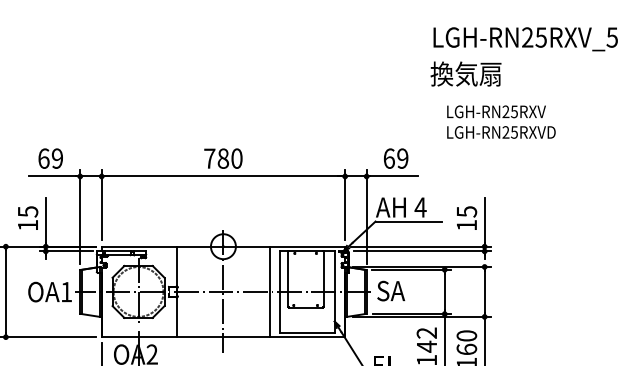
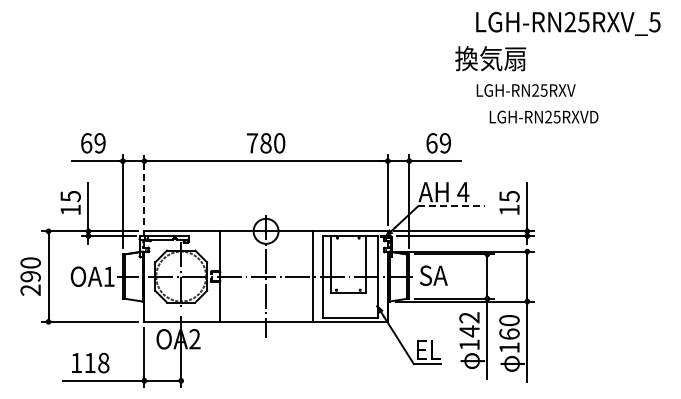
text: (465, 73) -> (490, 58), moved
text: (495, 111) -> (525, 90), moved
line: (101, 204) -> (144, 189), solid -> dashed
line: (409, 221) -> (452, 206), solid -> dashed

